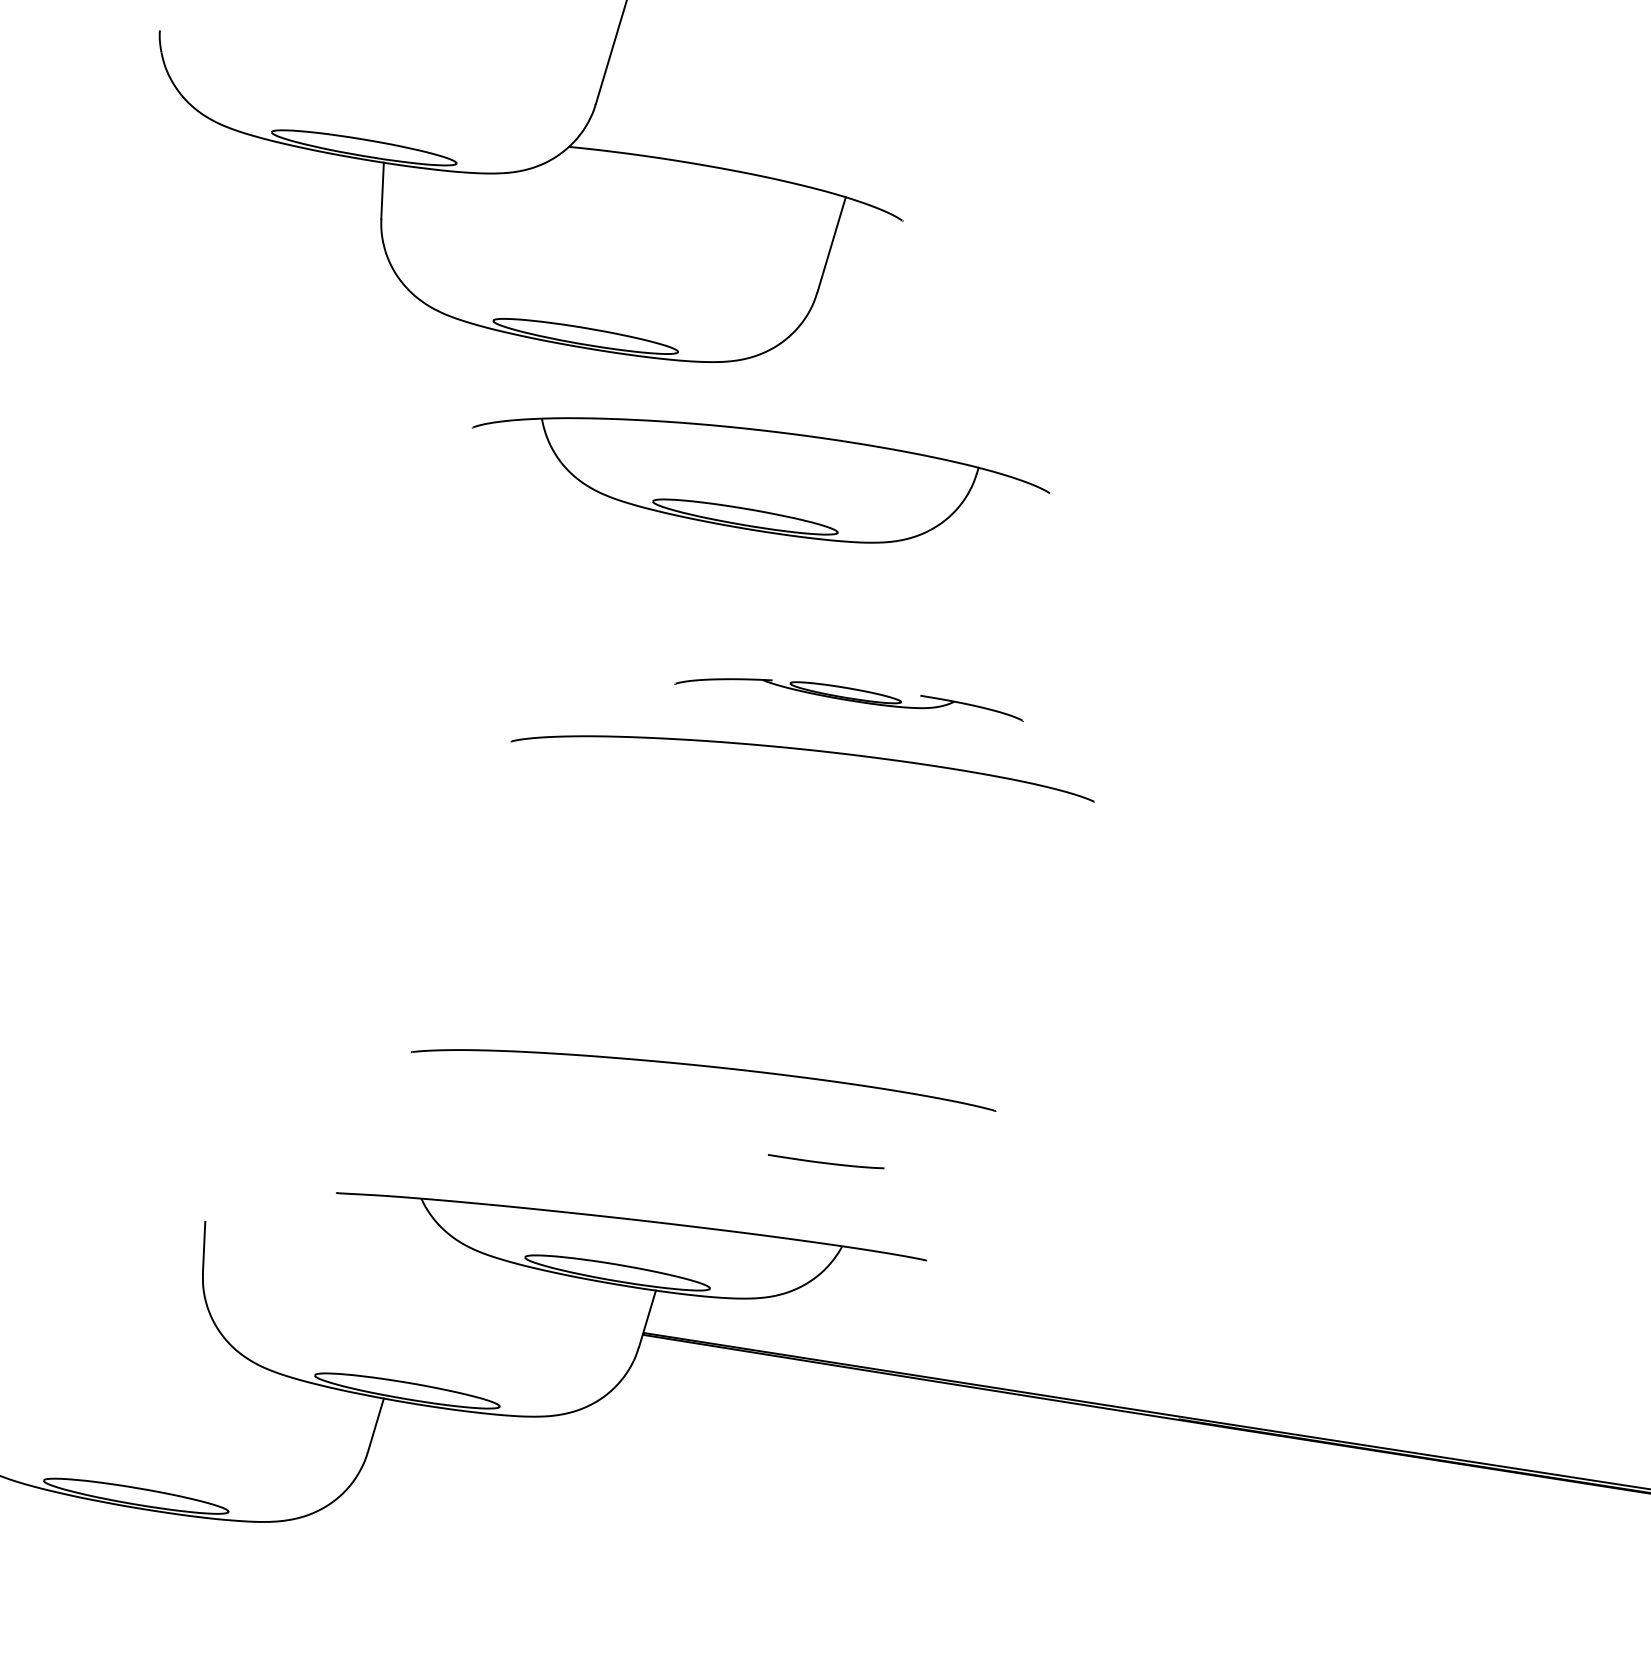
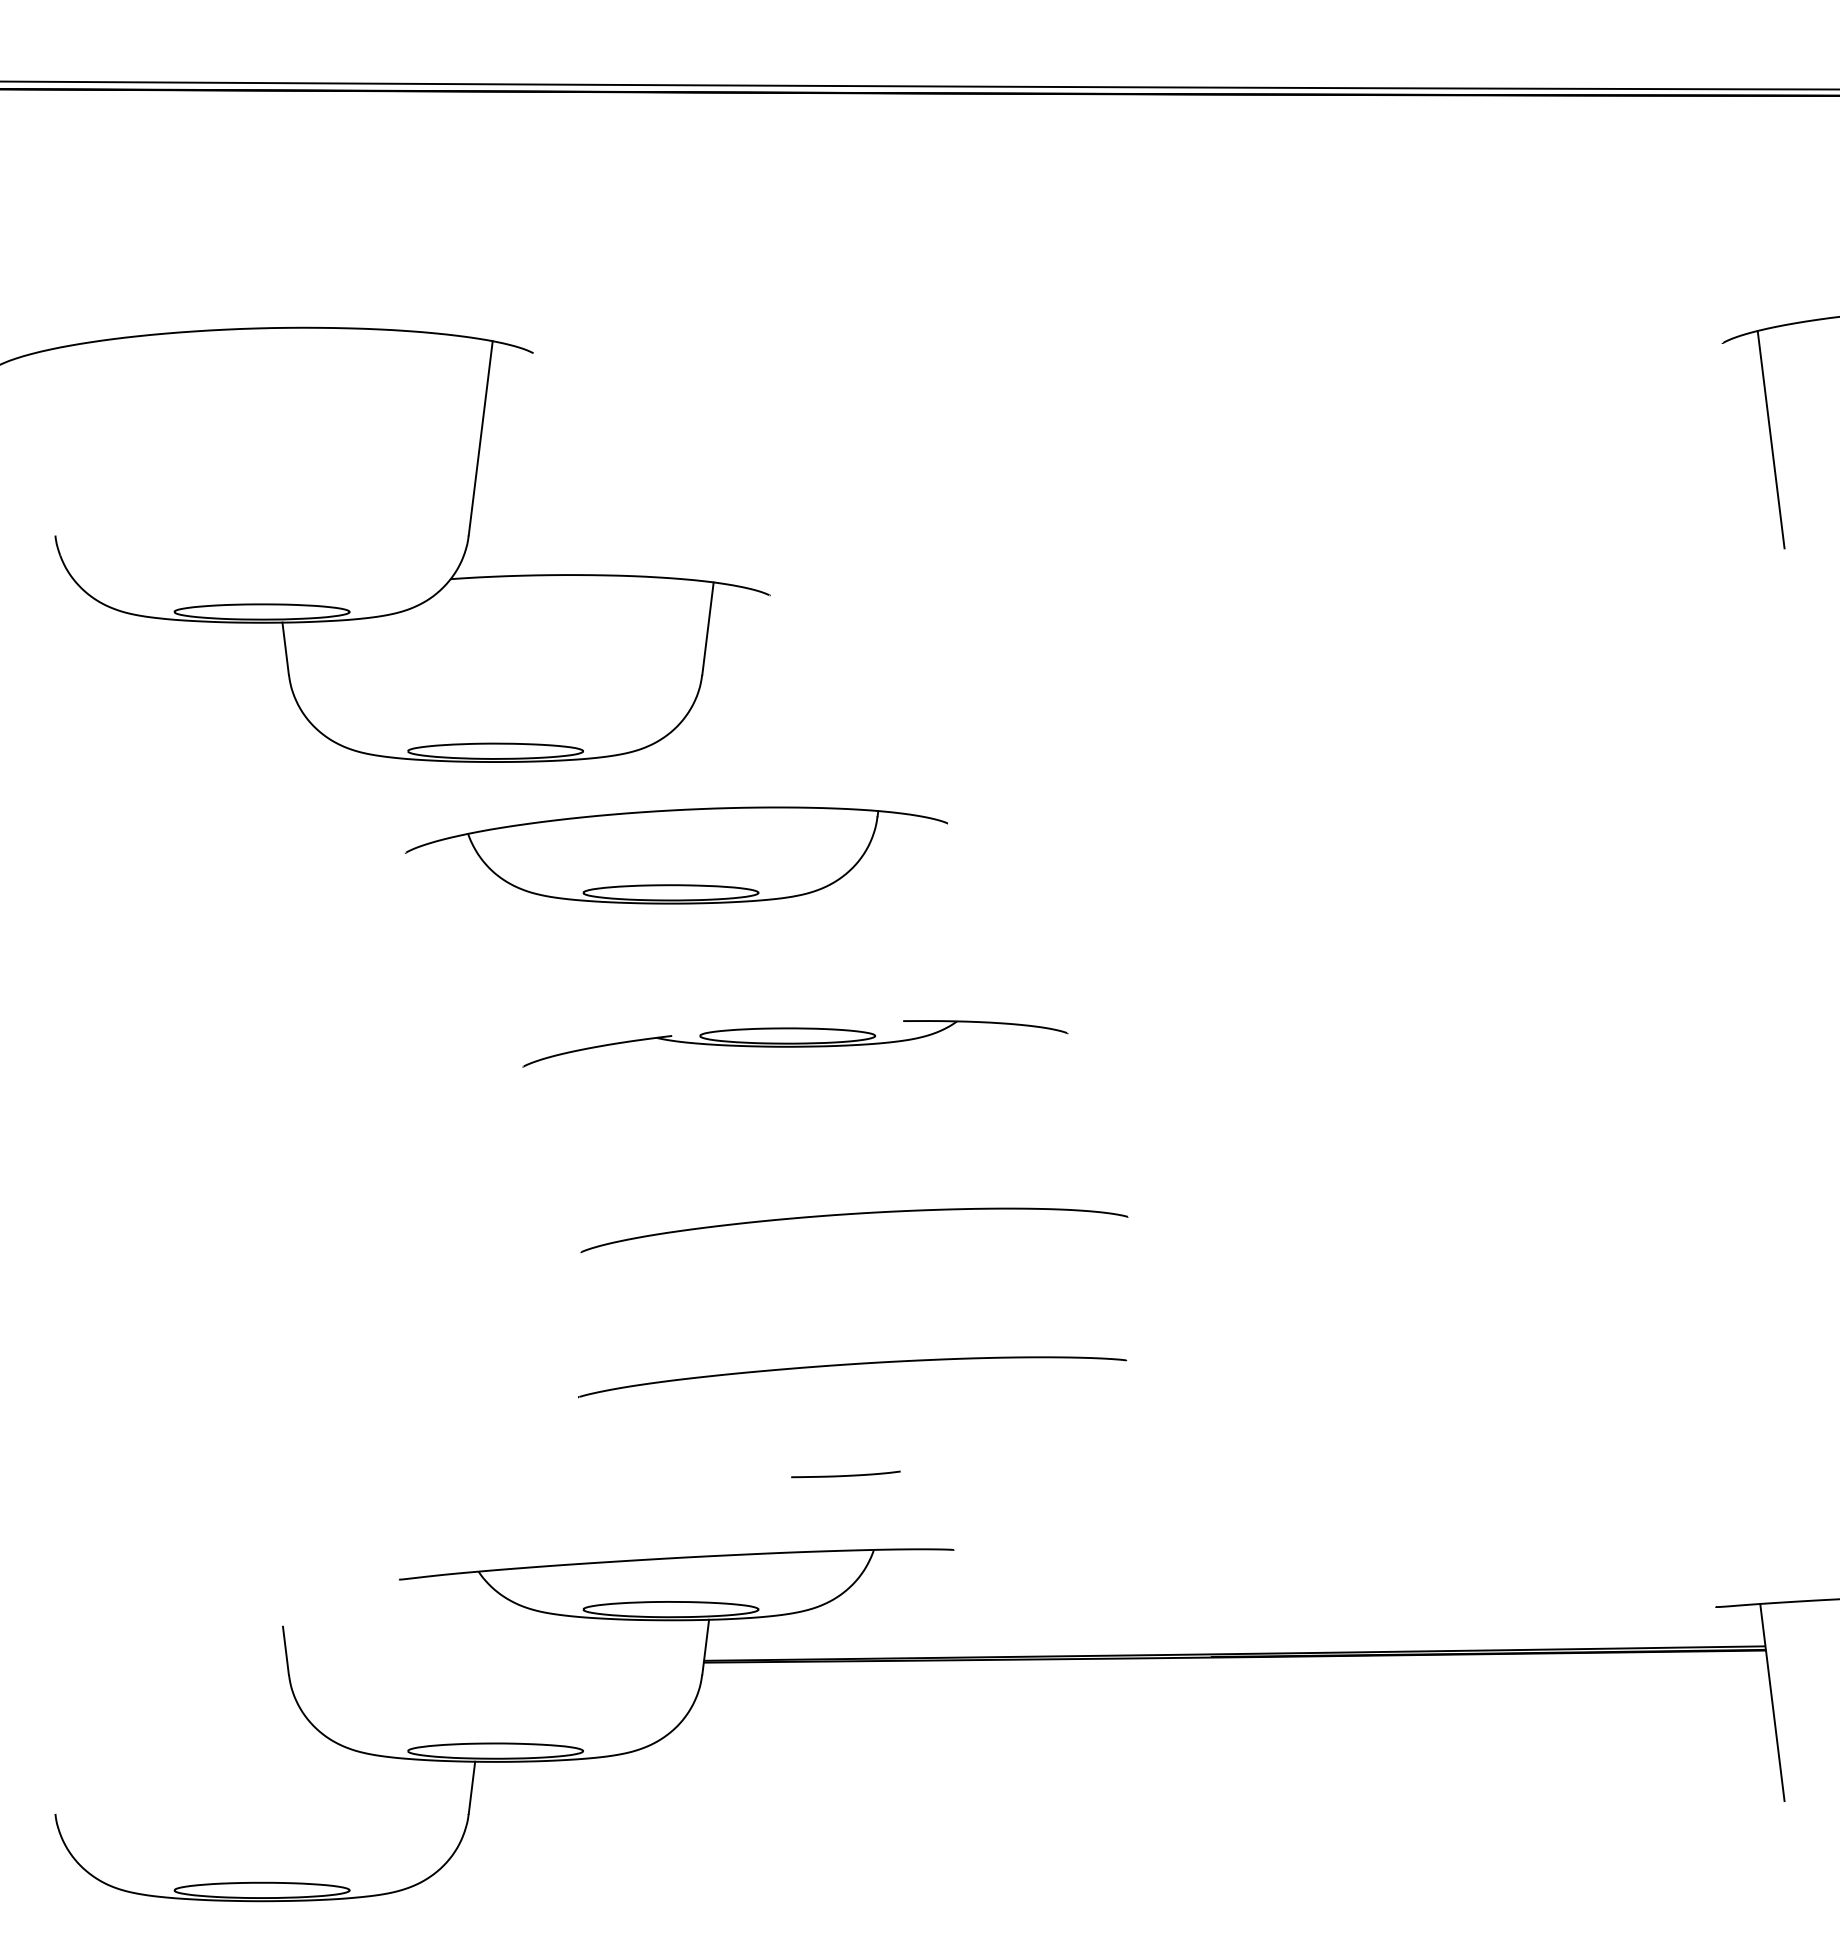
part: (849, 698) -> (795, 1043), size x1.67
curve: (806, 750) -> (854, 1214), moved
curve: (706, 1067) -> (852, 1365), moved

